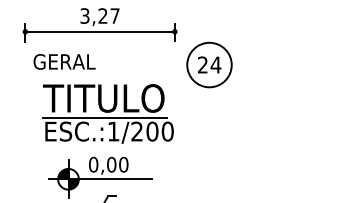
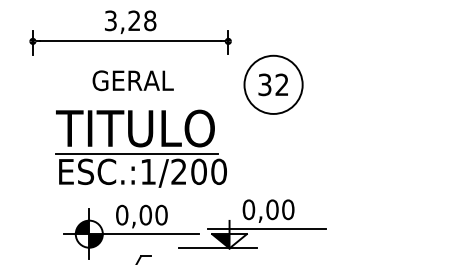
text: (115, 15) -> (150, 20), 3,27 -> 3,28
text: (64, 61) -> (132, 80), moved
text: (209, 64) -> (273, 84), 24 -> 32
part: (193, 171) -> (252, 224), added

